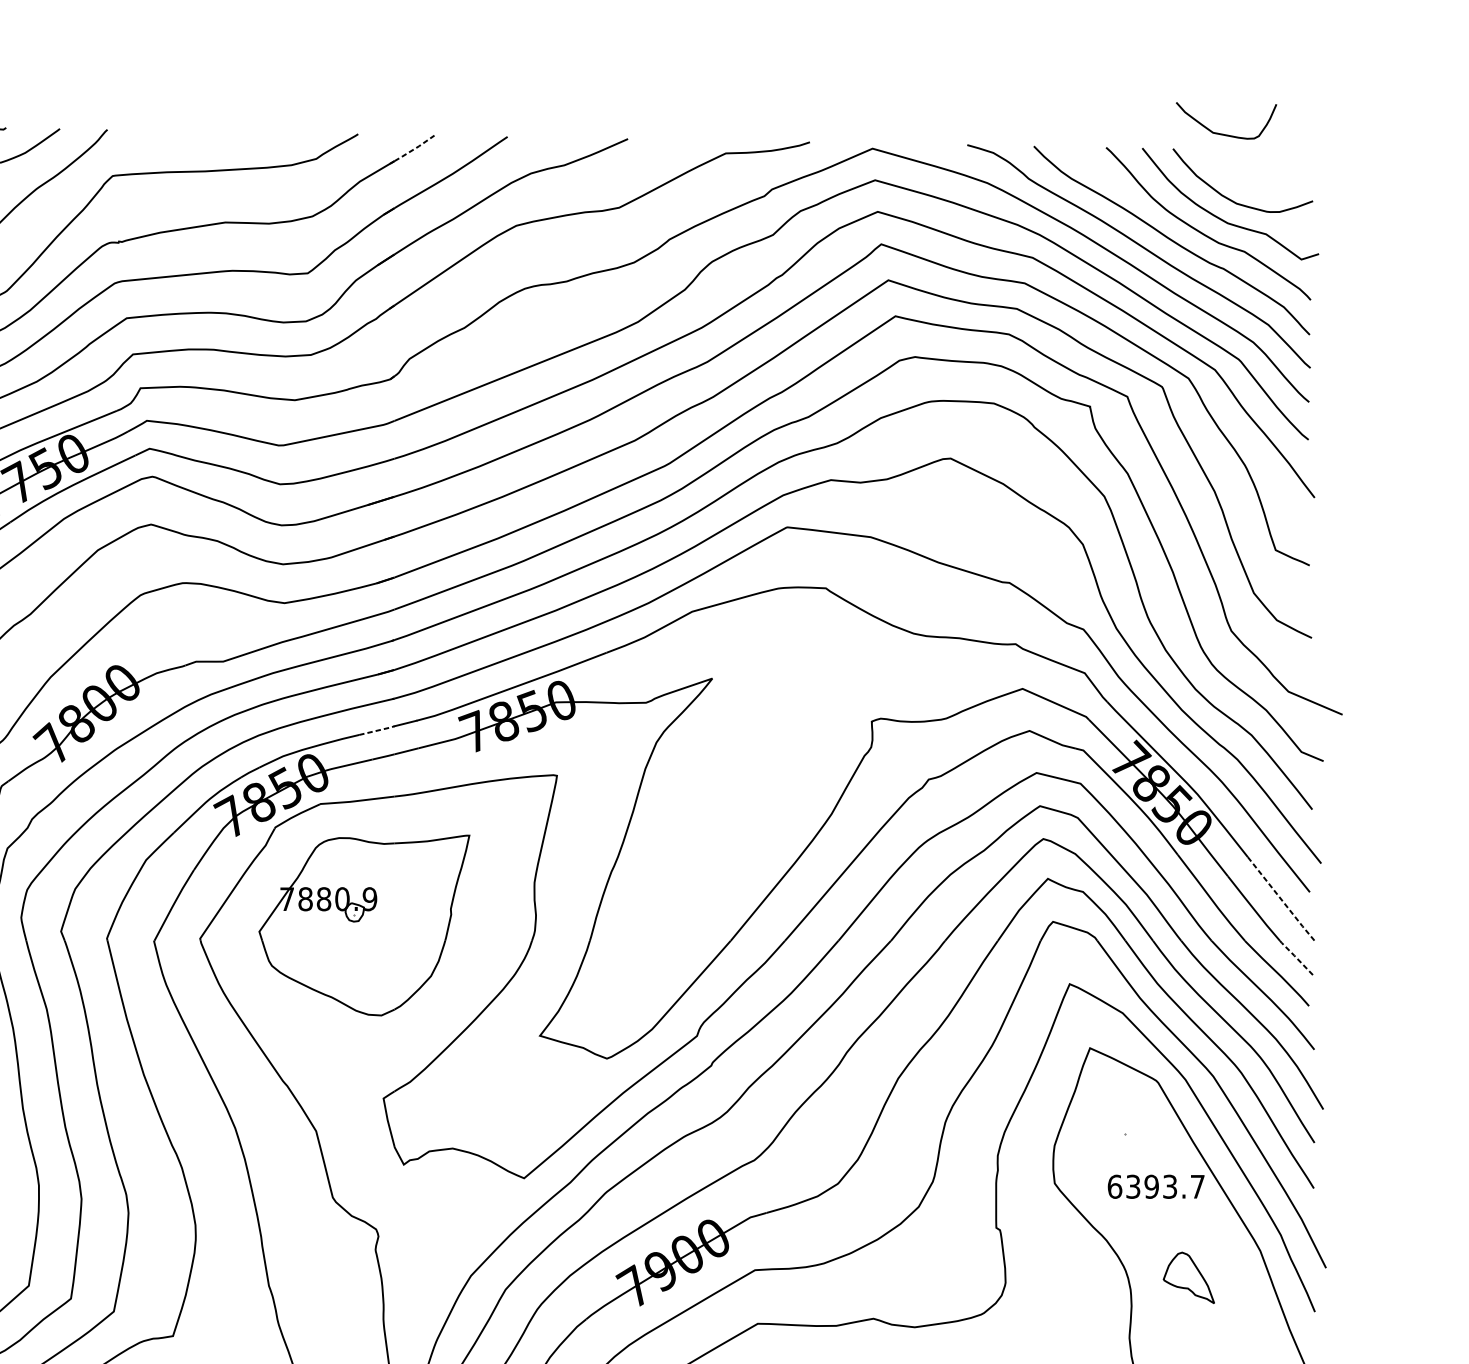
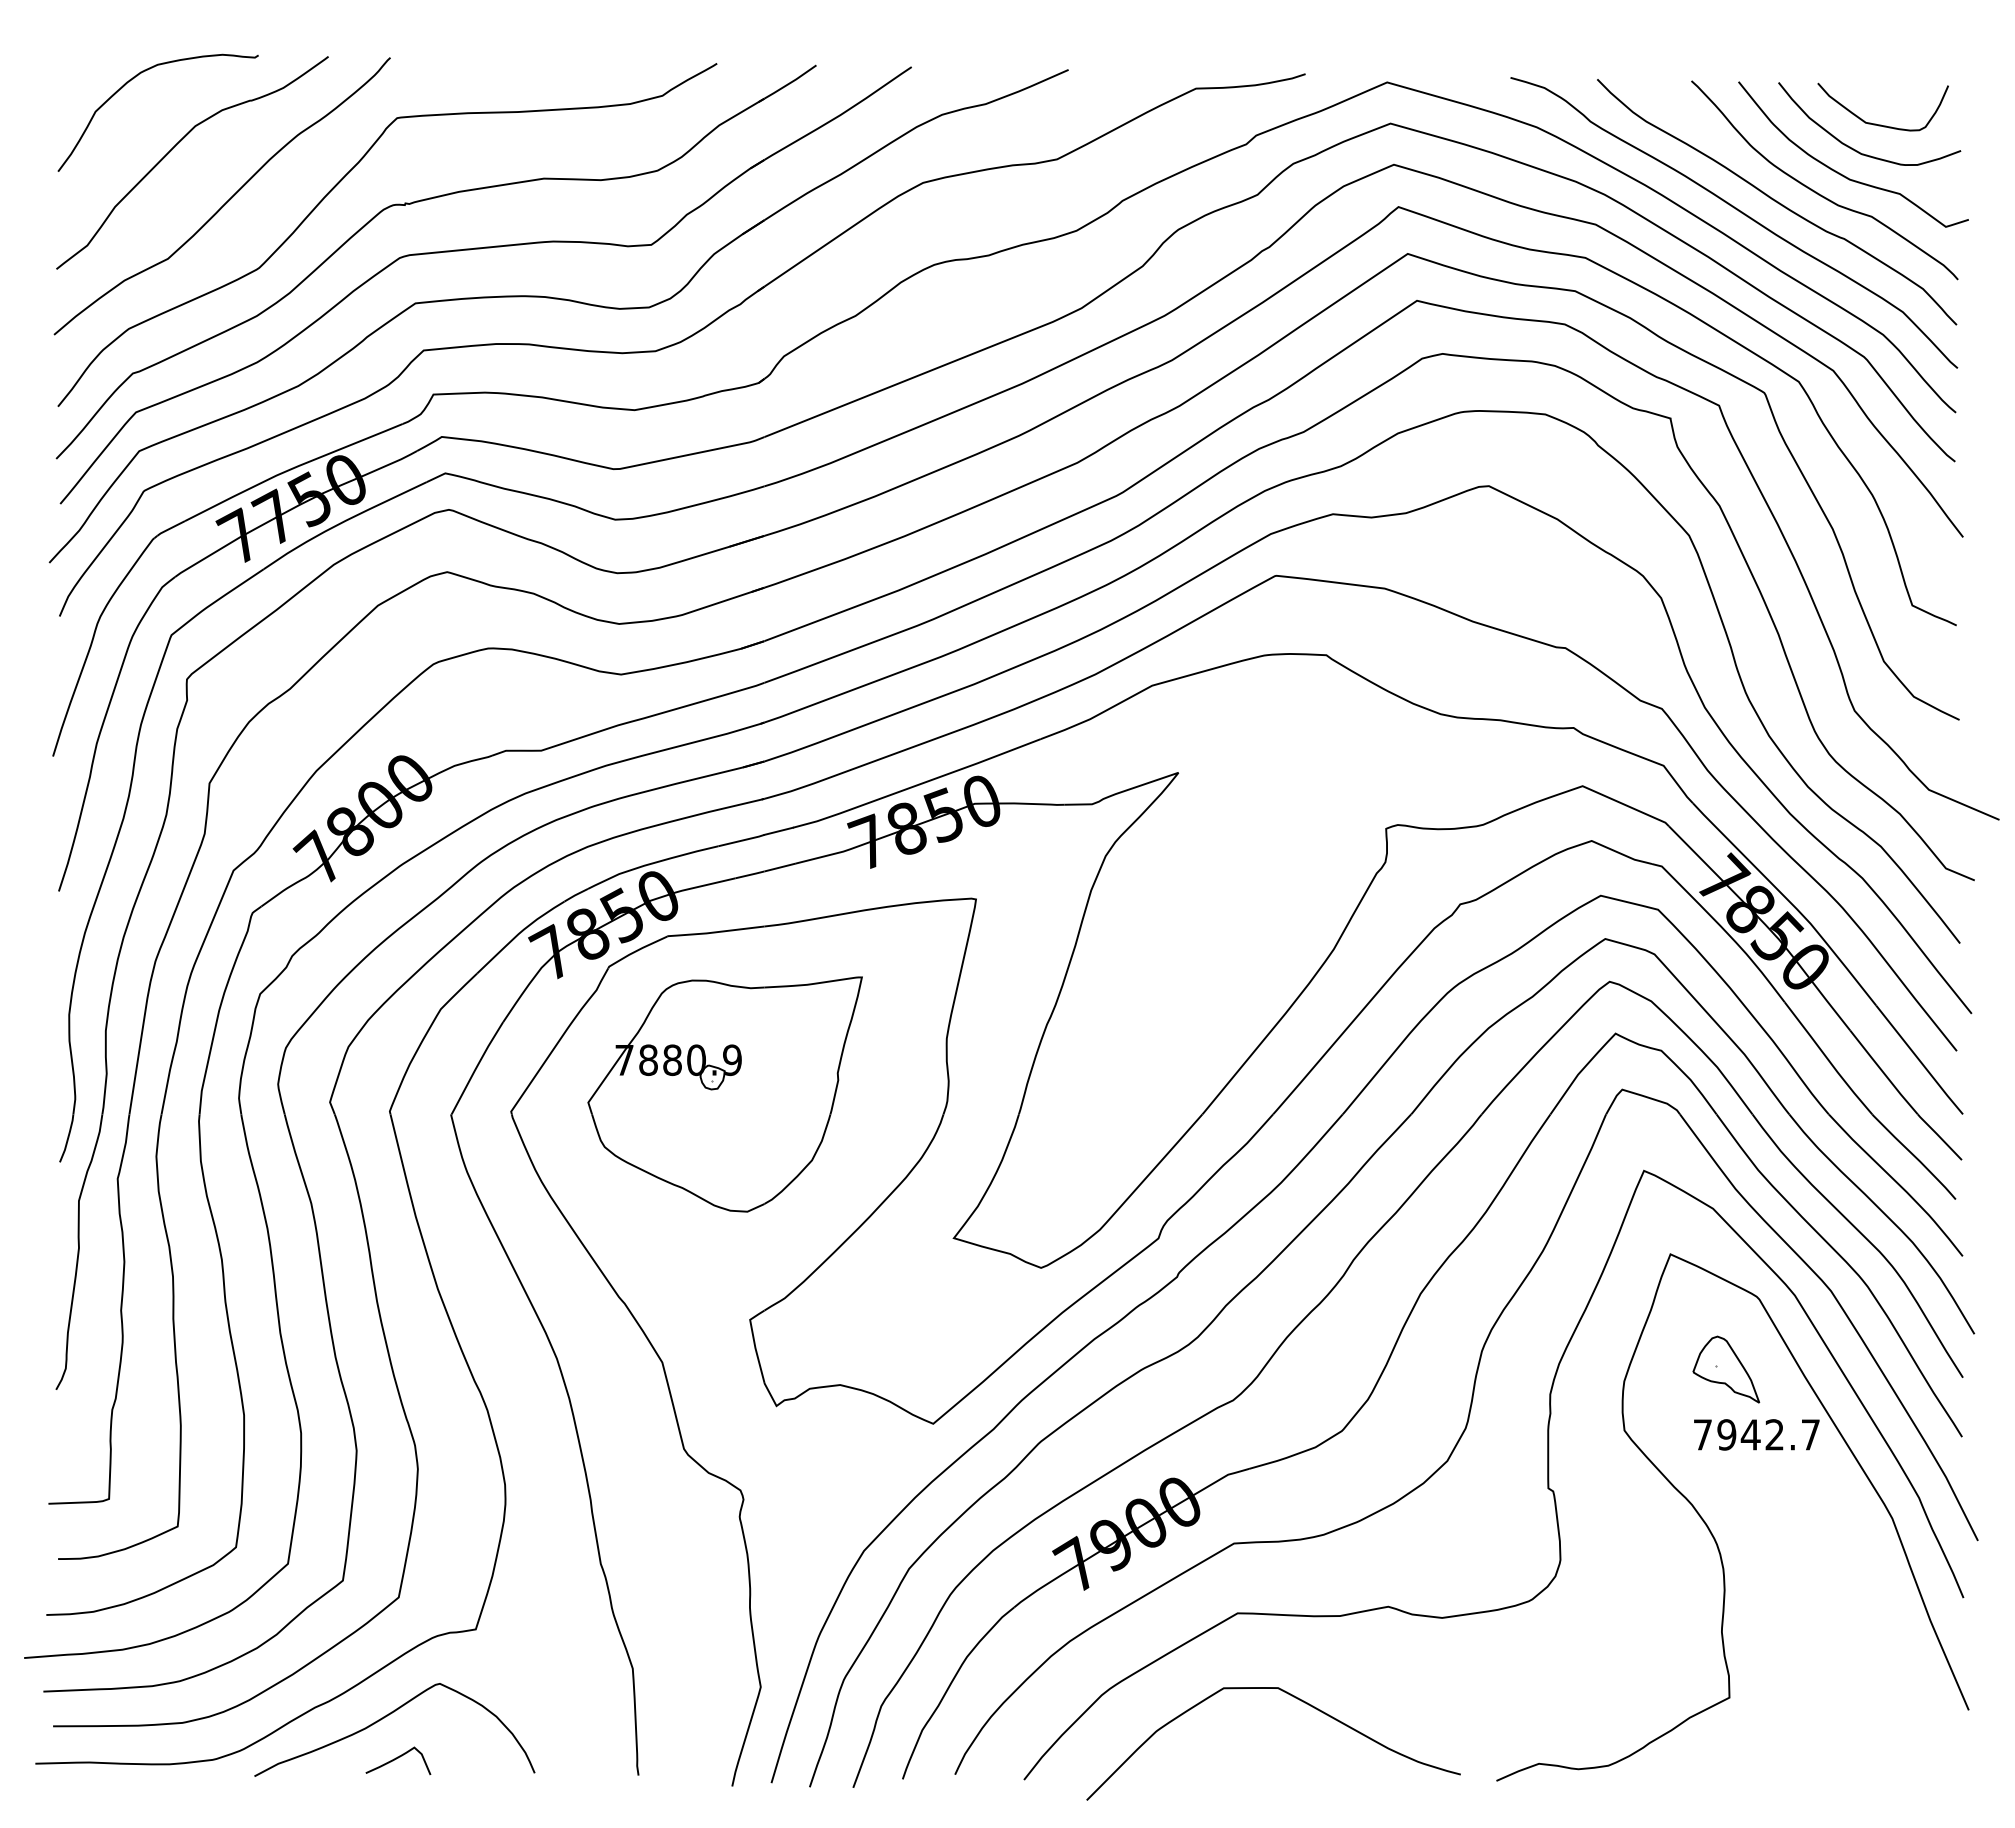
curve: (1221, 133) -> (1876, 123), moved
line: (415, 148) -> (791, 82), dashed -> solid
line: (377, 730) -> (742, 840), dashed -> solid
line: (1281, 899) -> (1919, 1060), dashed -> solid
line: (1296, 957) -> (1939, 1136), dashed -> solid
text: (1142, 1186) -> (1738, 1434), 6393.7 -> 7942.7
part: (1189, 1277) -> (1726, 1369), moved

